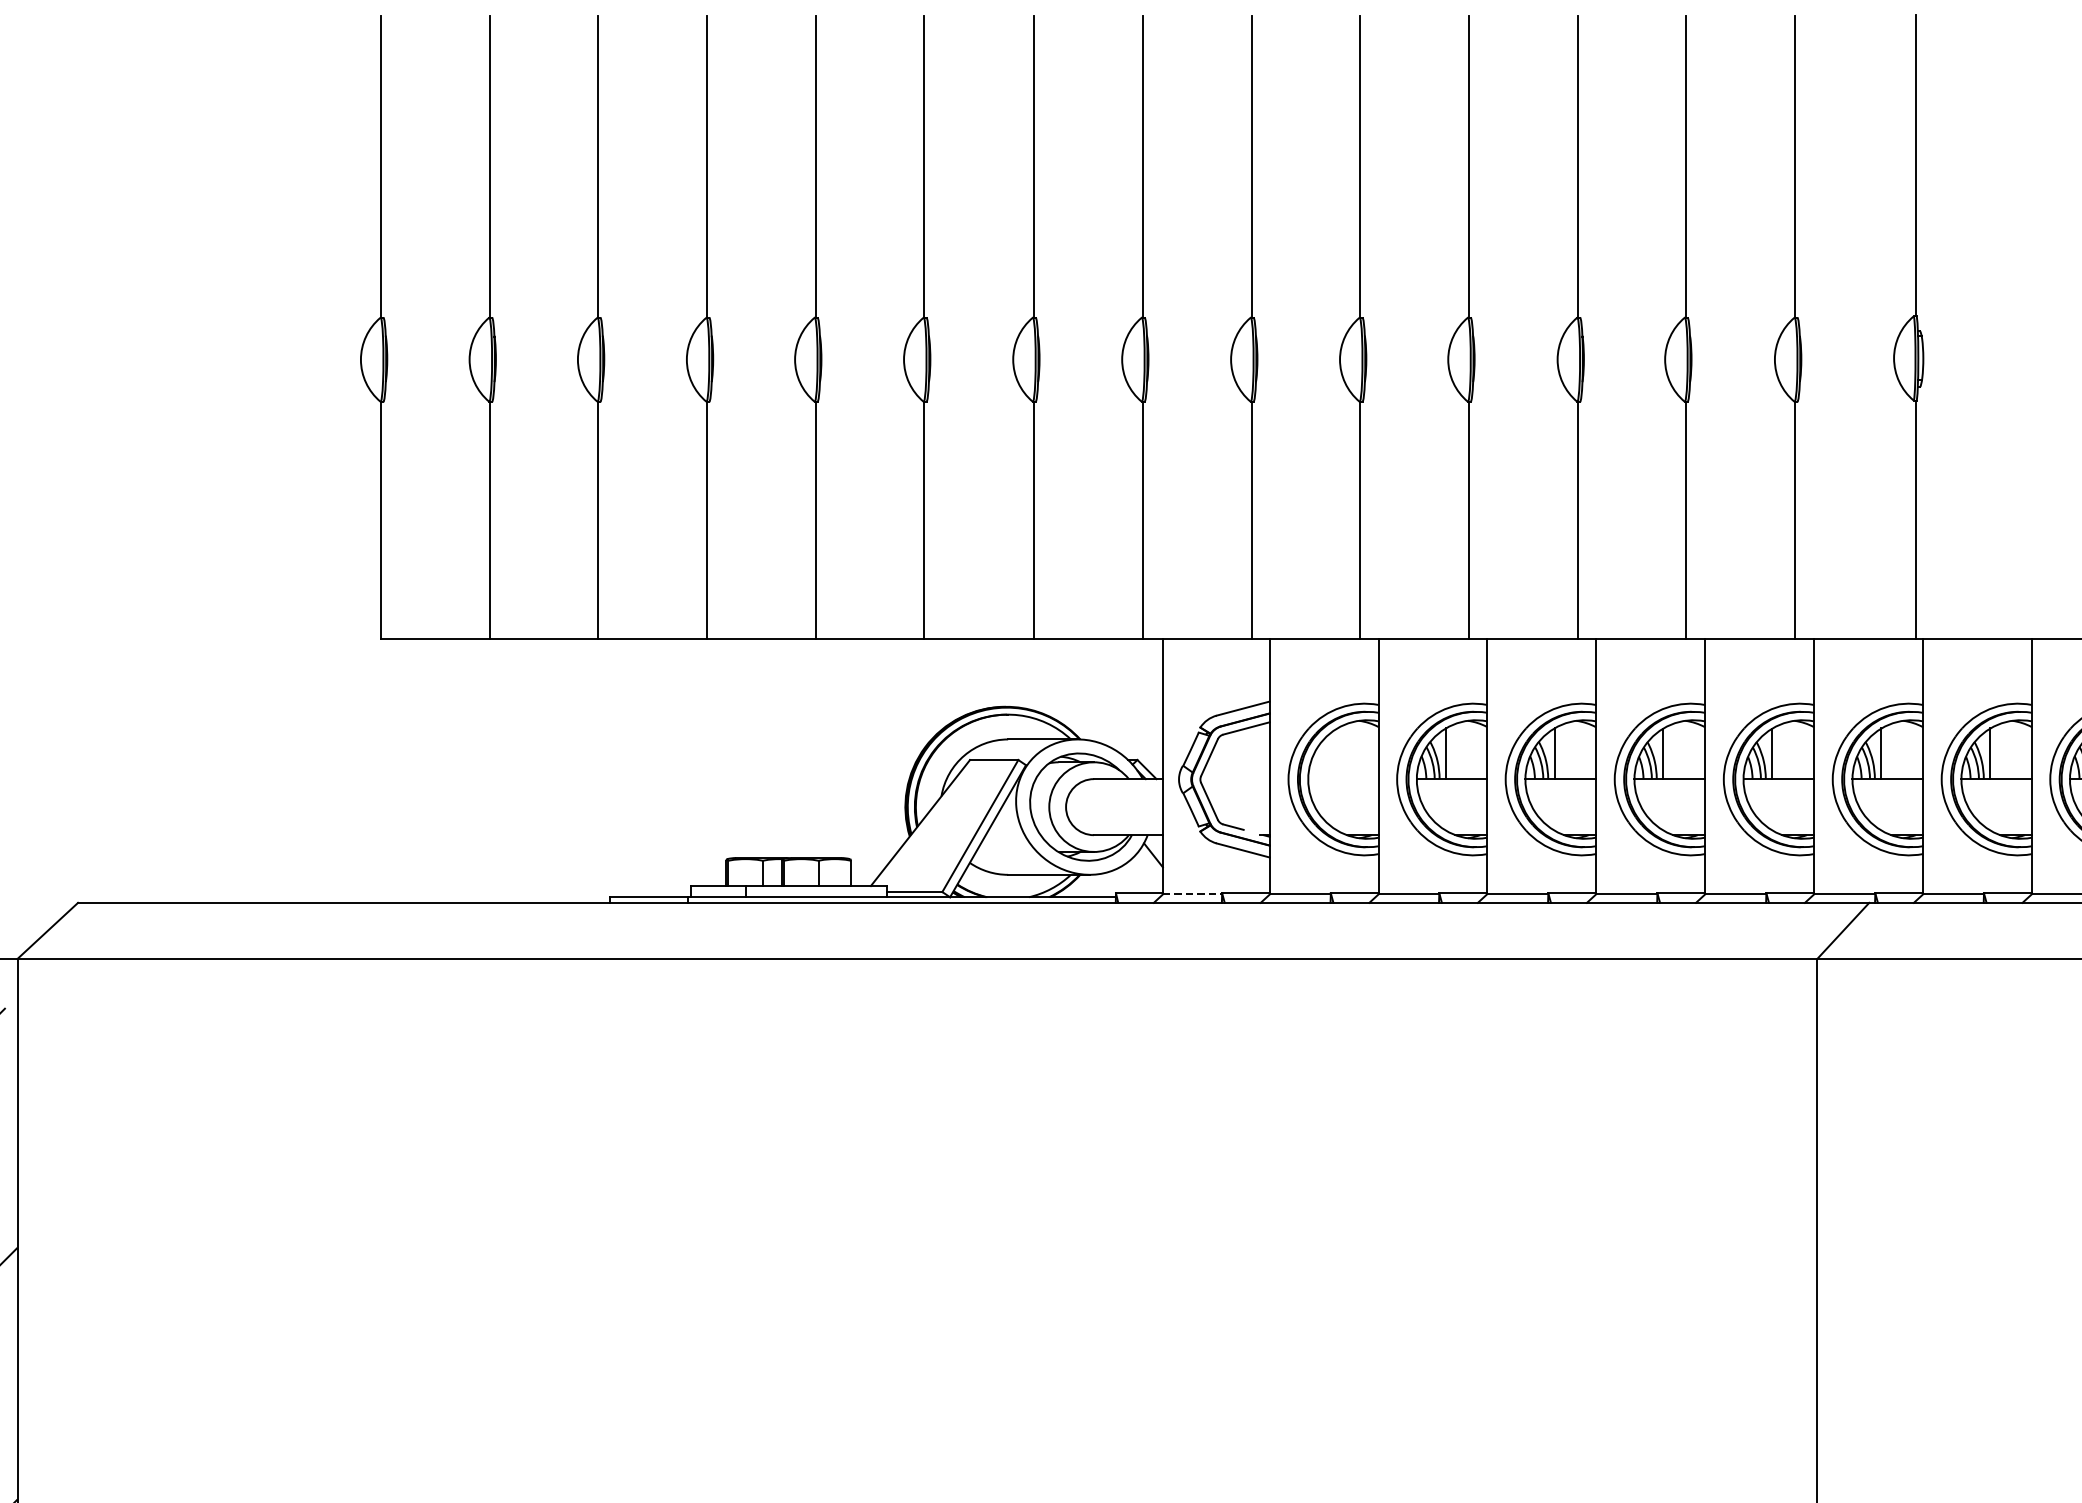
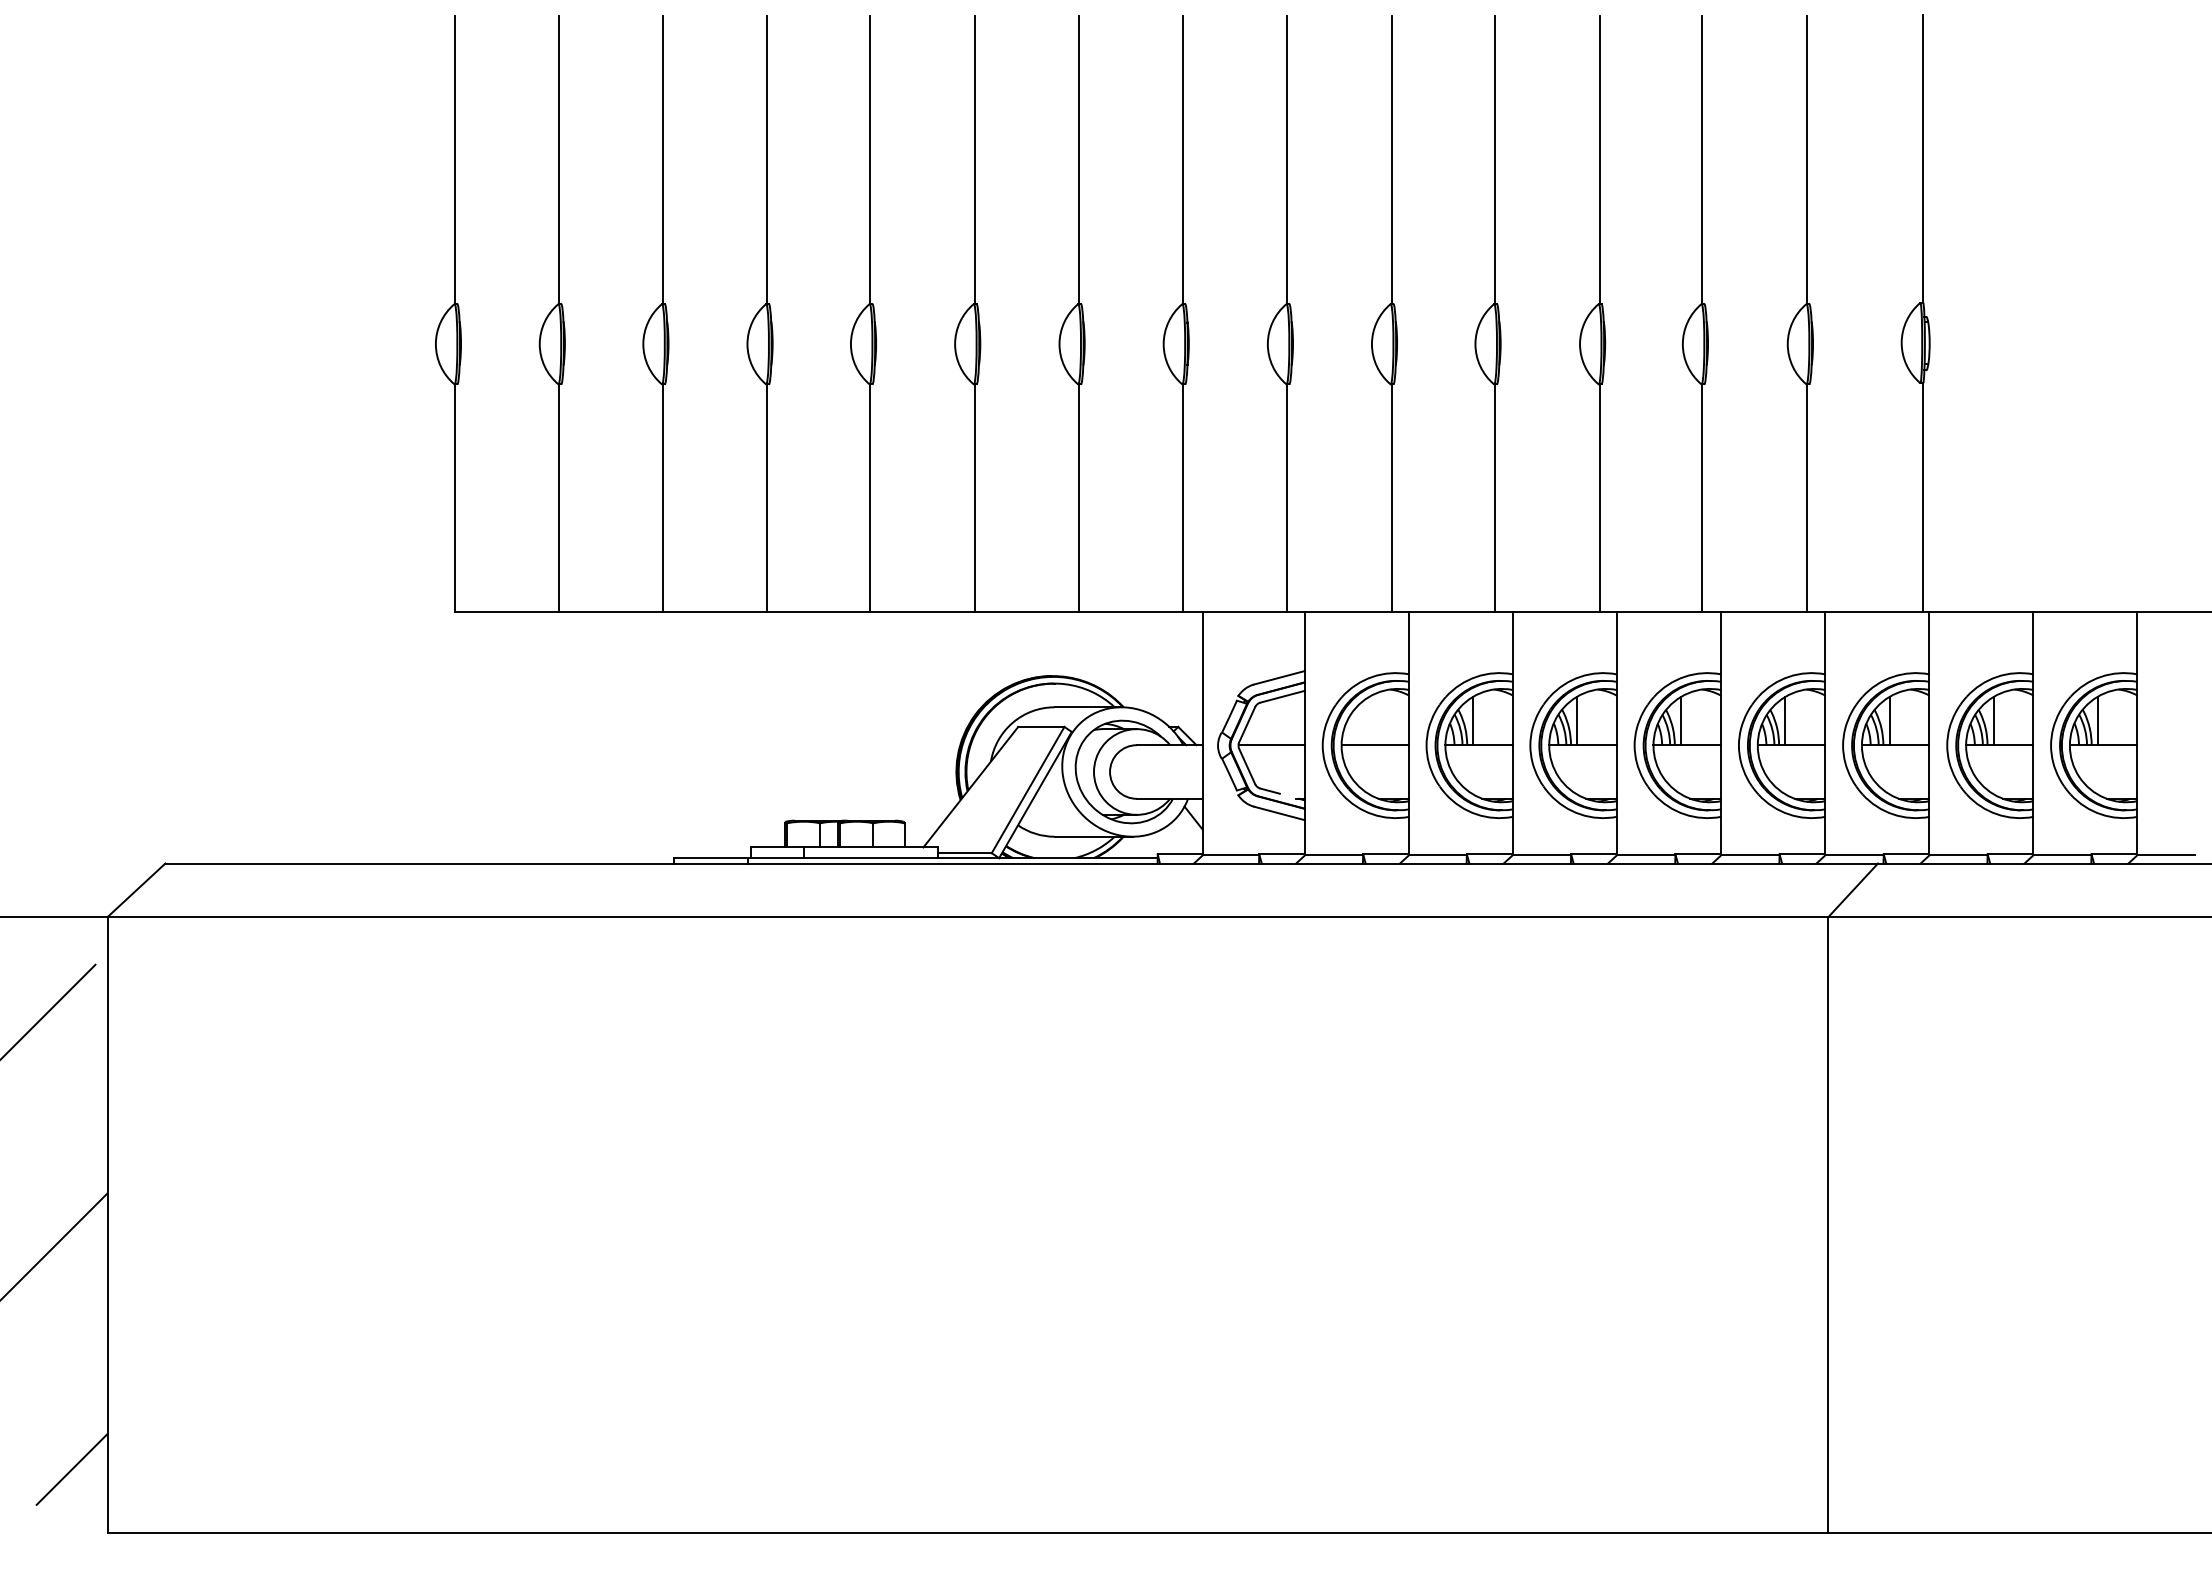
line: (1234, 779) -> (1271, 745), added
line: (1342, 779) -> (1374, 745), added
line: (1193, 894) -> (1231, 855), dashed -> solid

